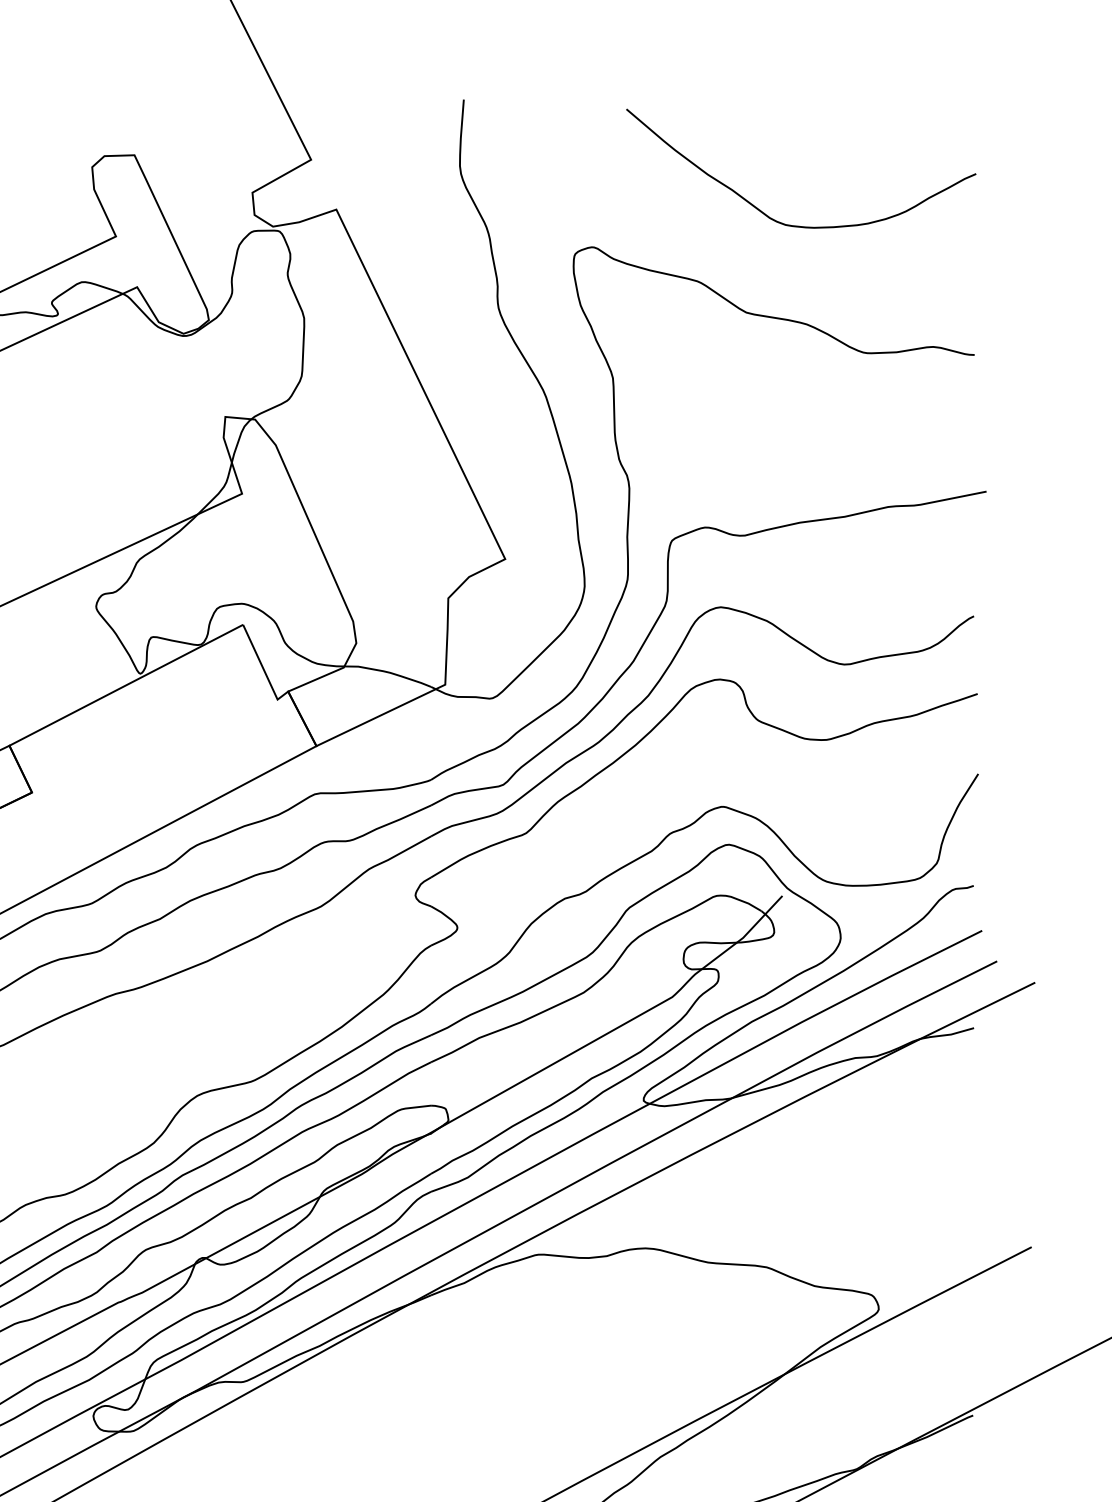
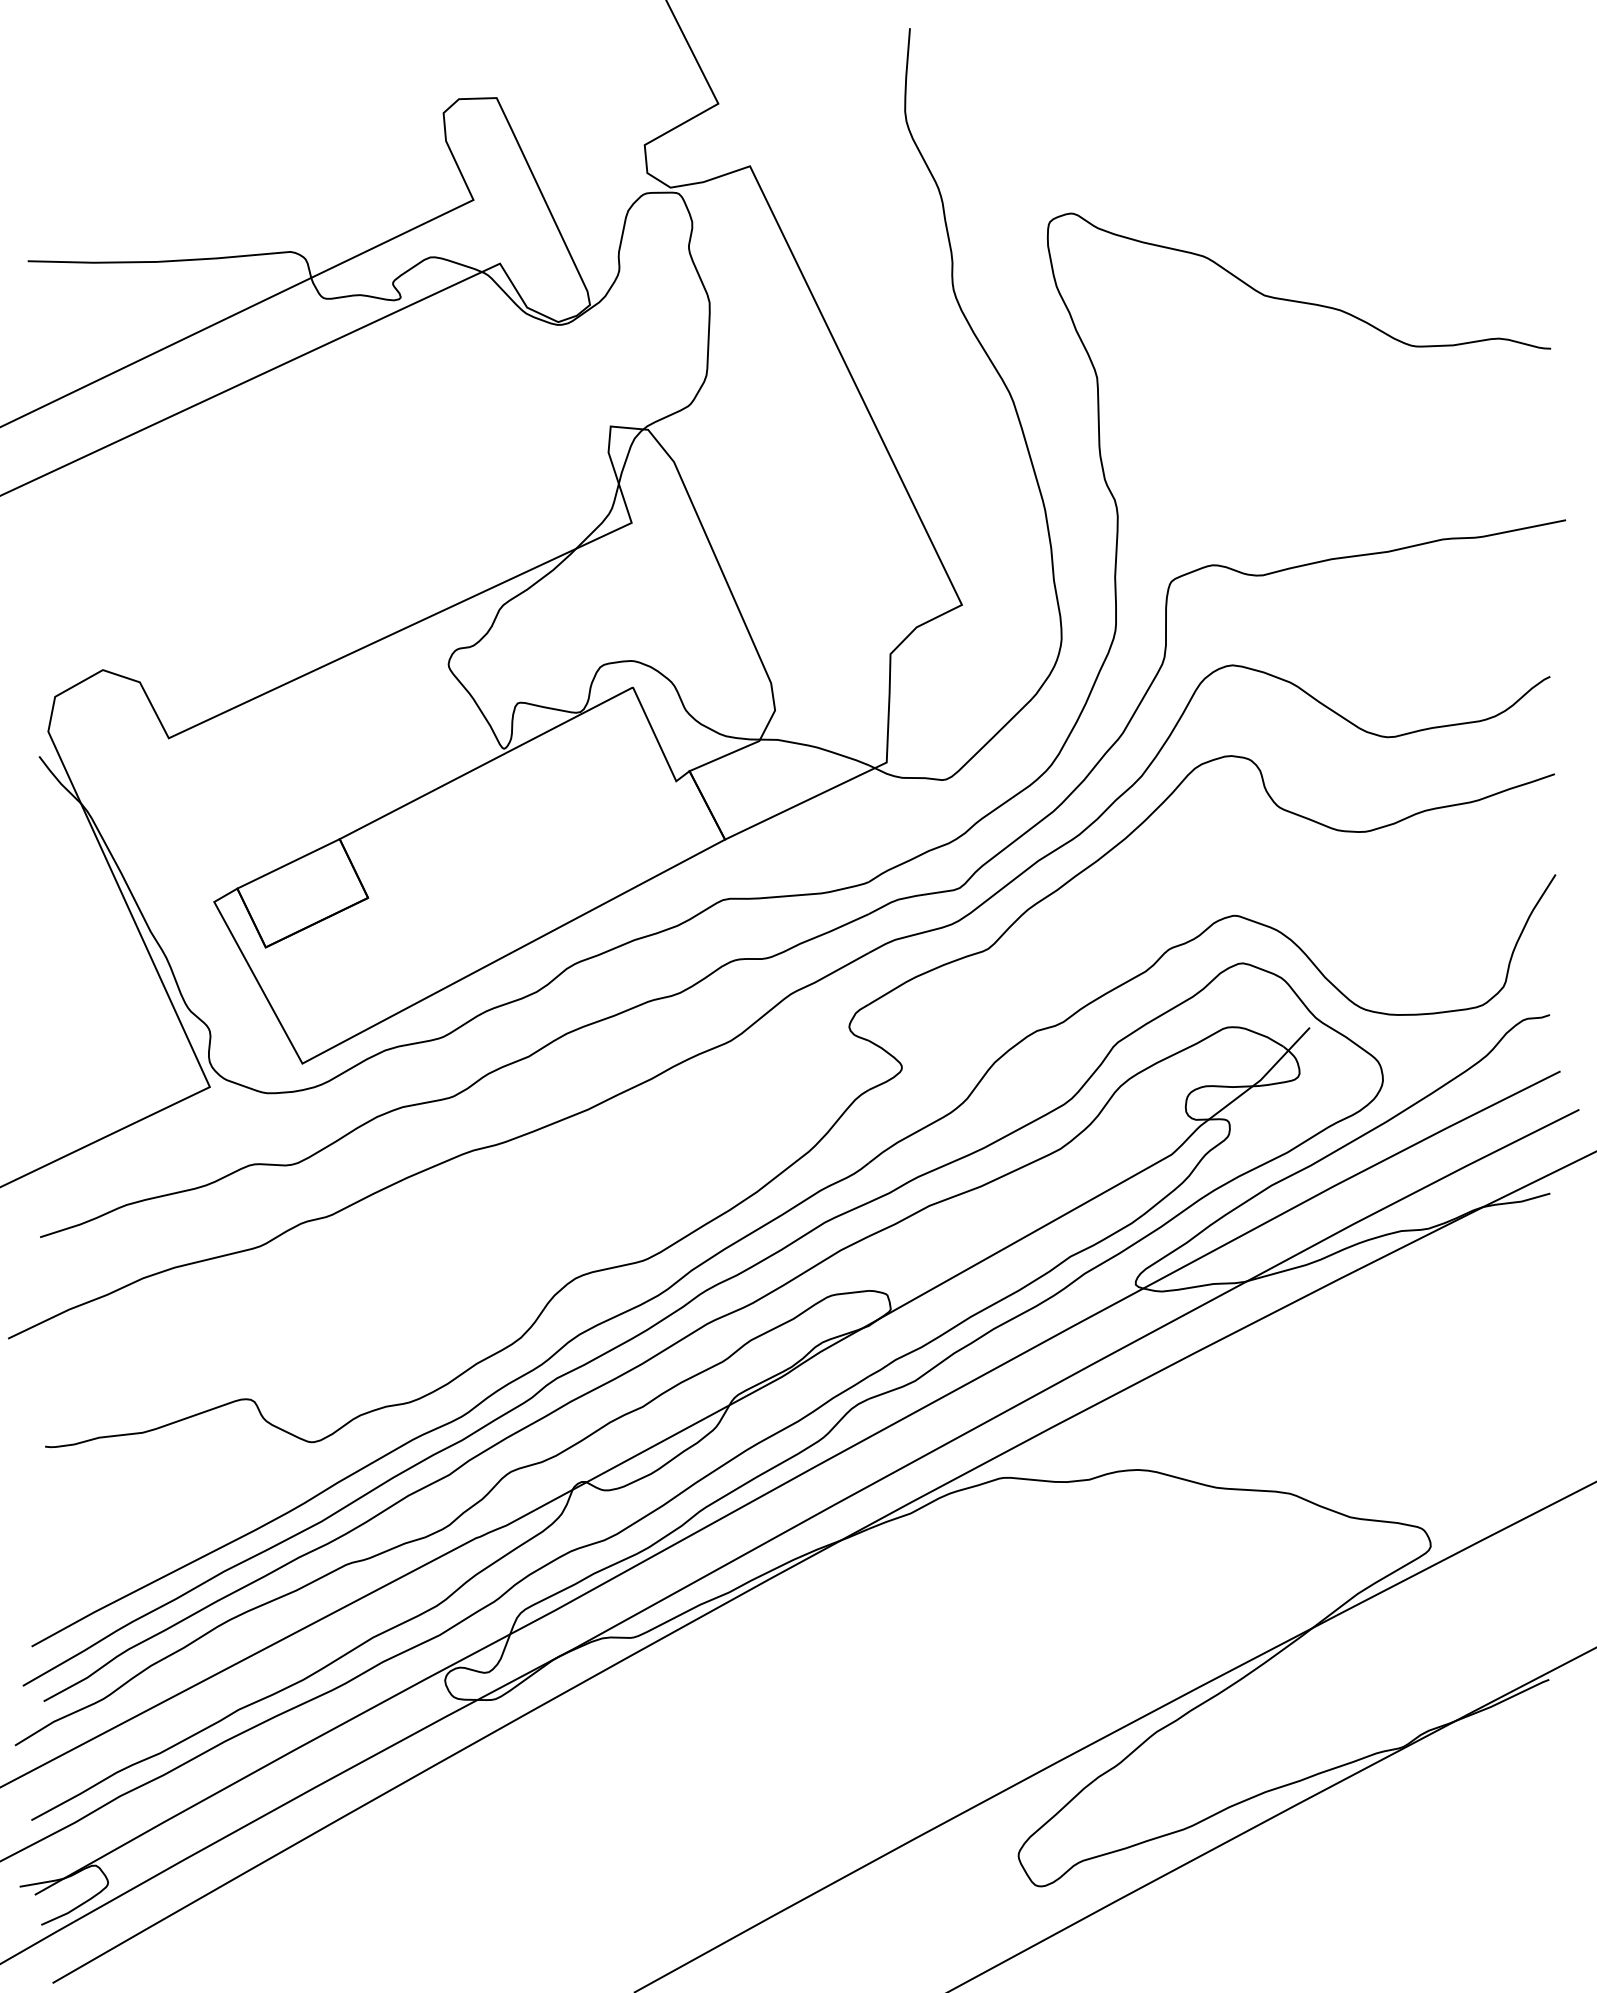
curve: (791, 224) -> (1321, 185), removed

